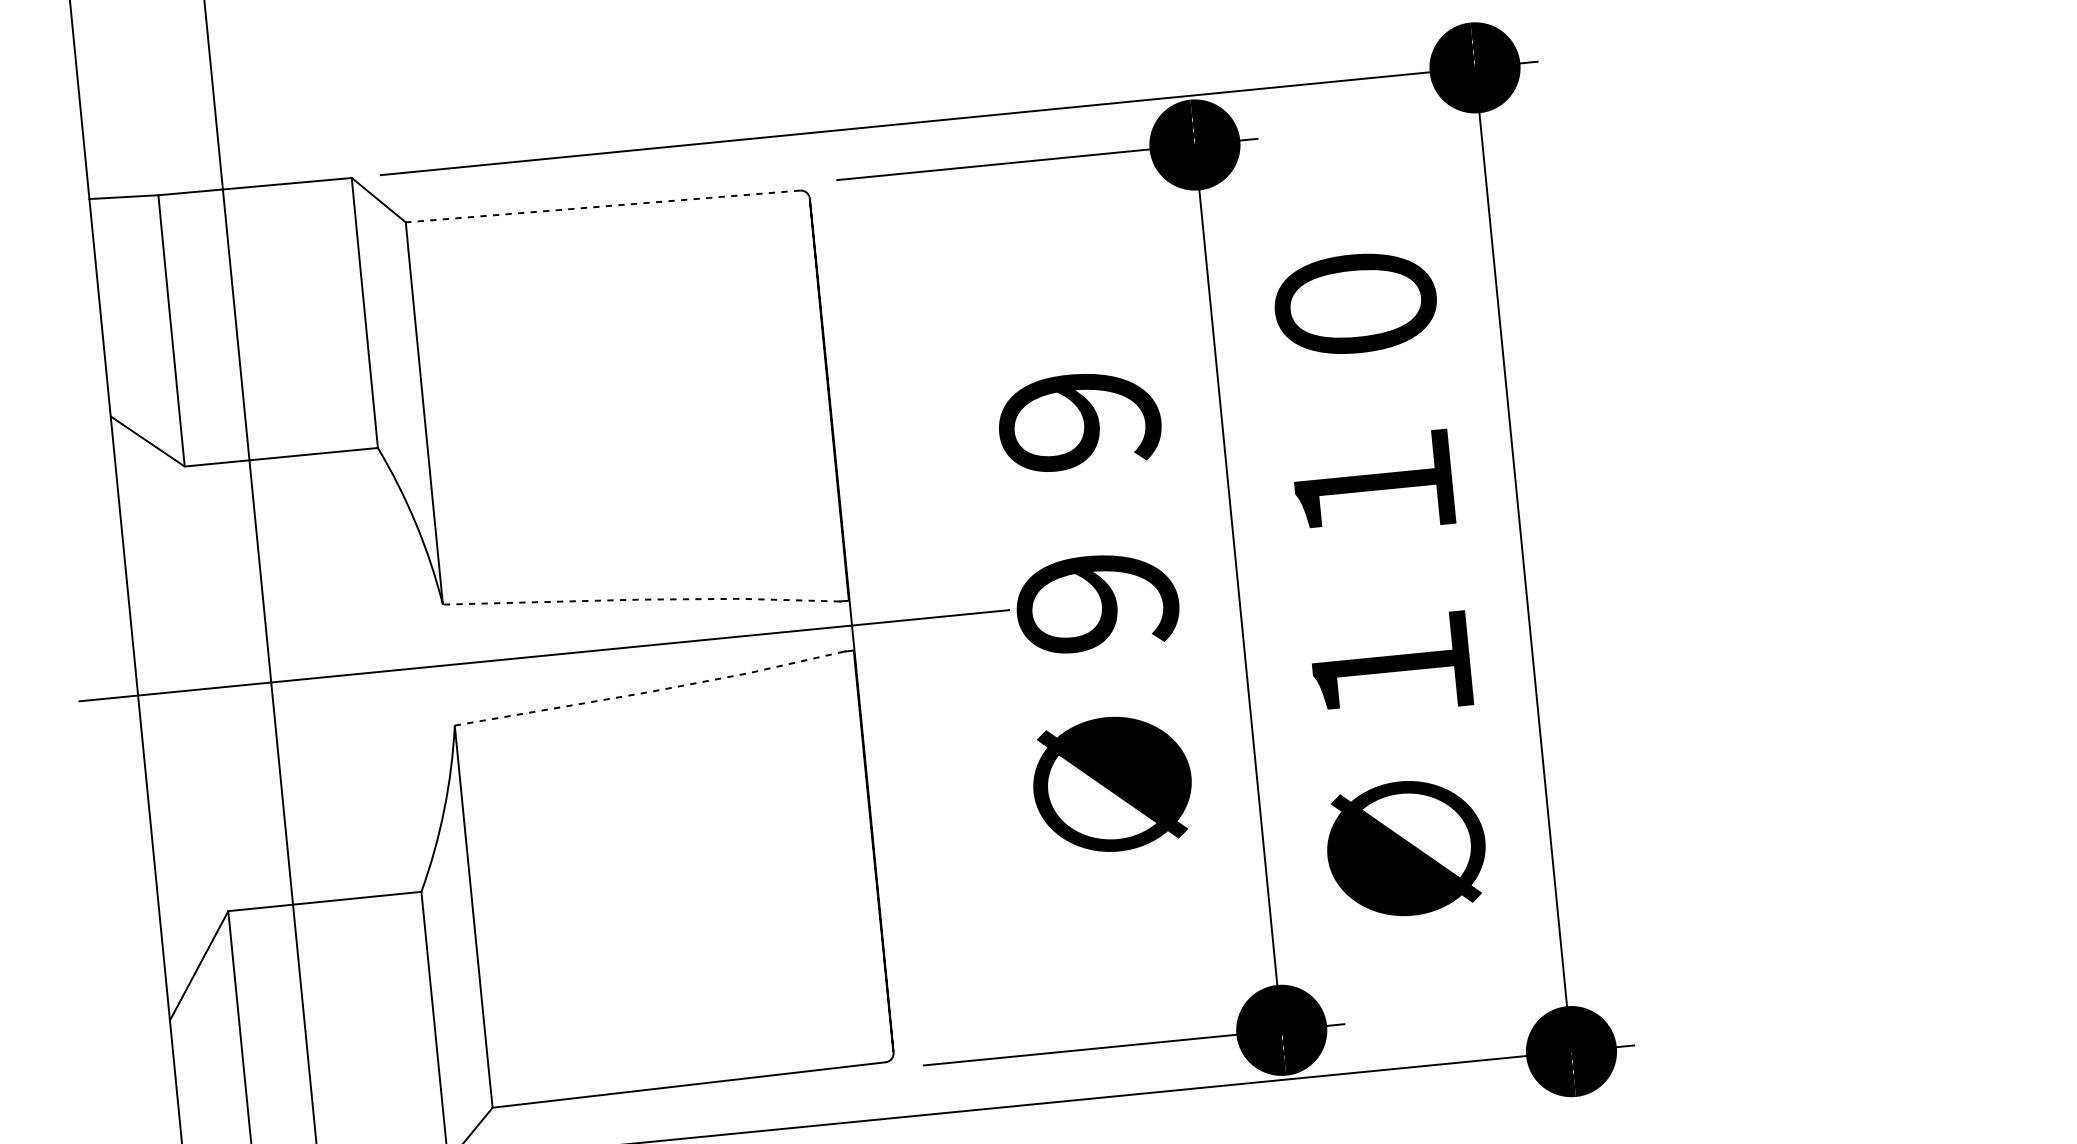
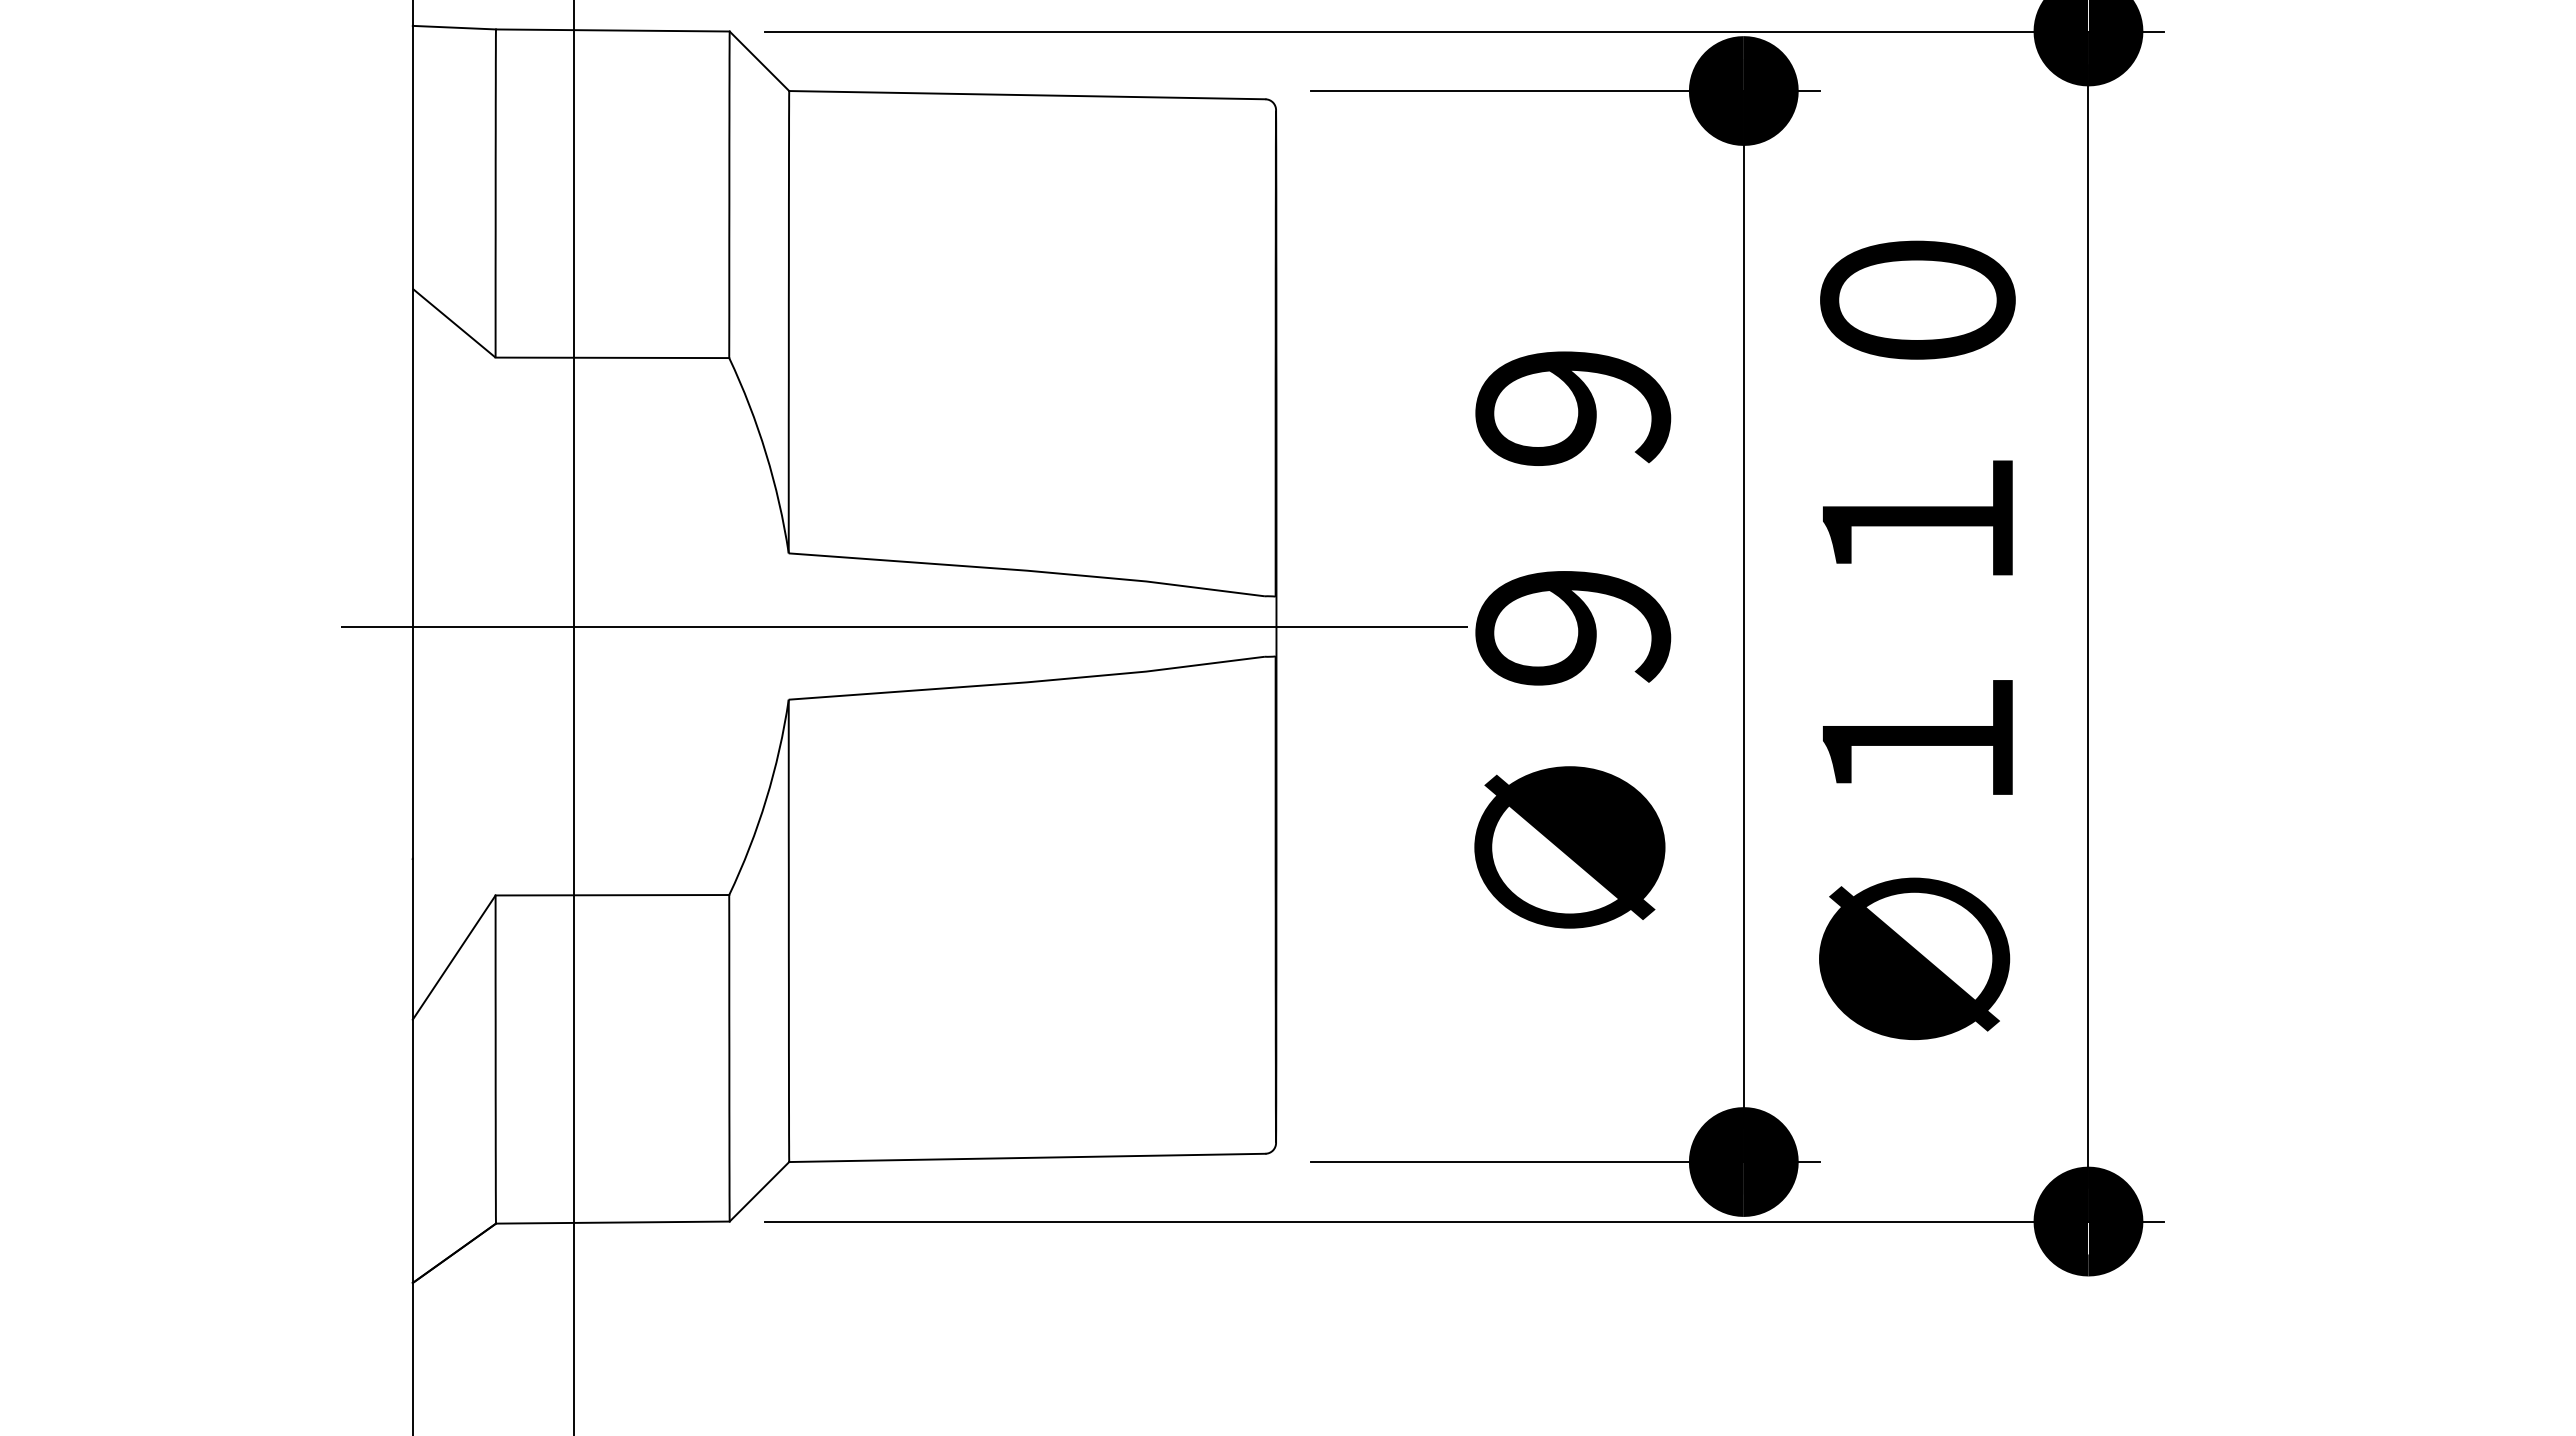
line: (602, 206) -> (1026, 95), dashed -> solid
line: (641, 599) -> (1027, 570), dashed -> solid
line: (651, 691) -> (1028, 682), dashed -> solid

